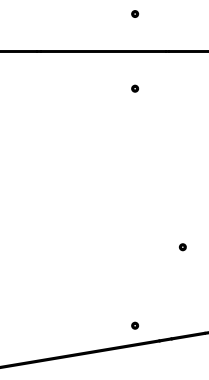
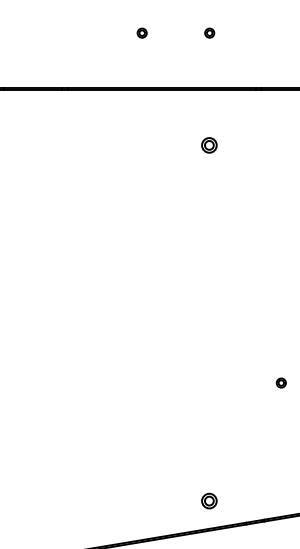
part: (89, 13) -> (141, 32), added
part: (135, 88) -> (210, 144), size x1.6
part: (135, 325) -> (210, 500), size x1.6

